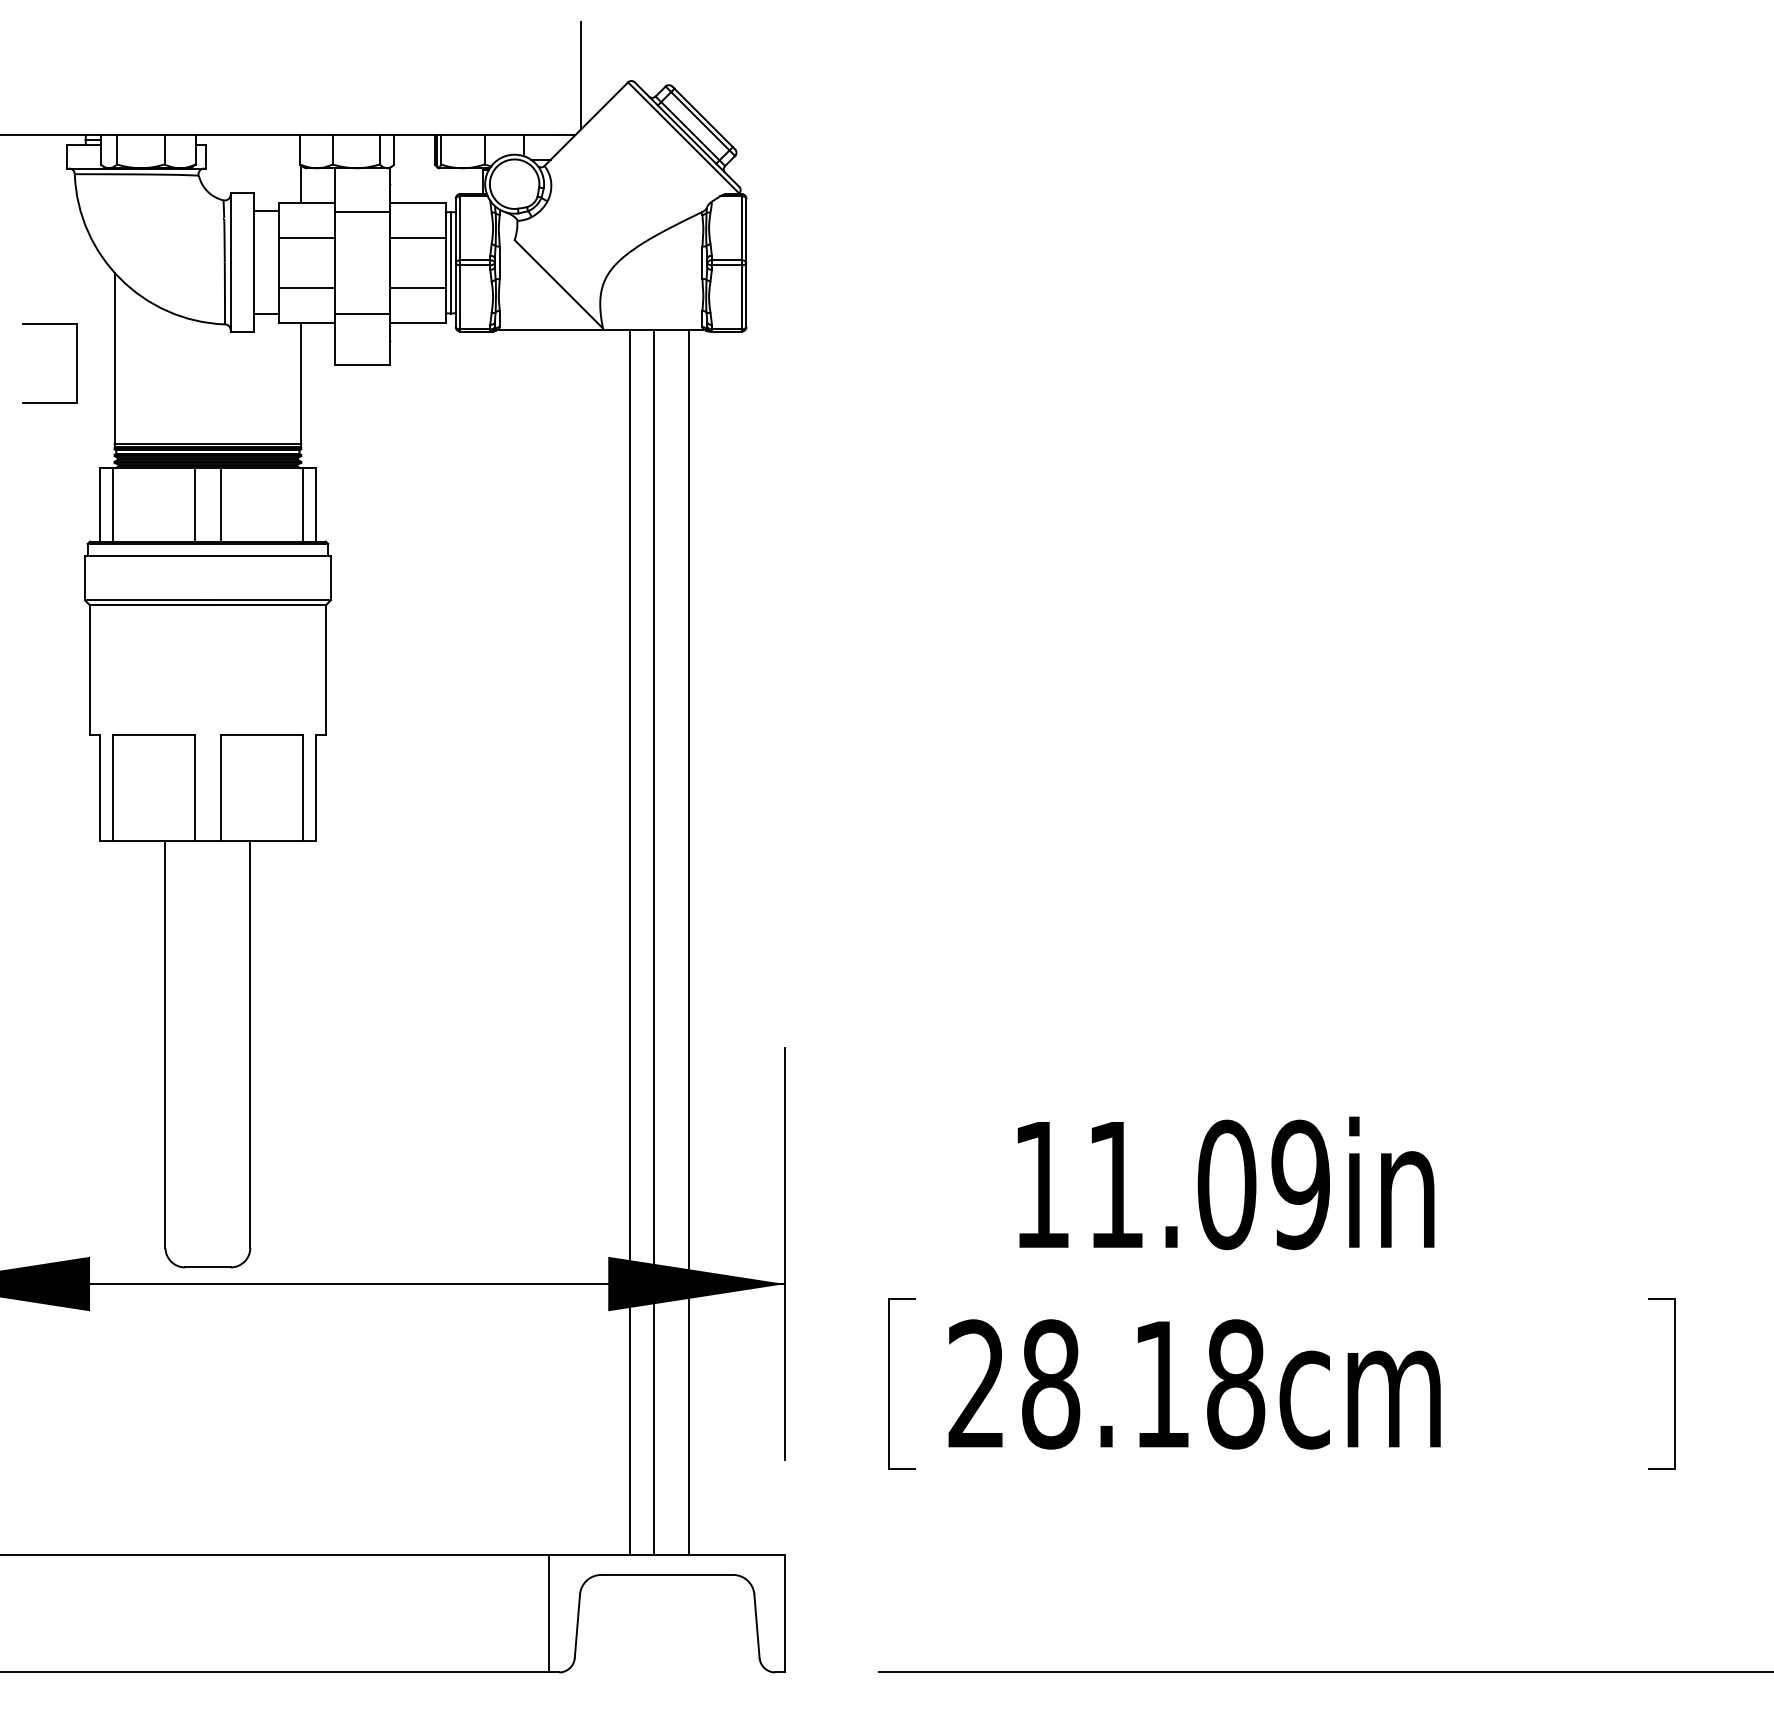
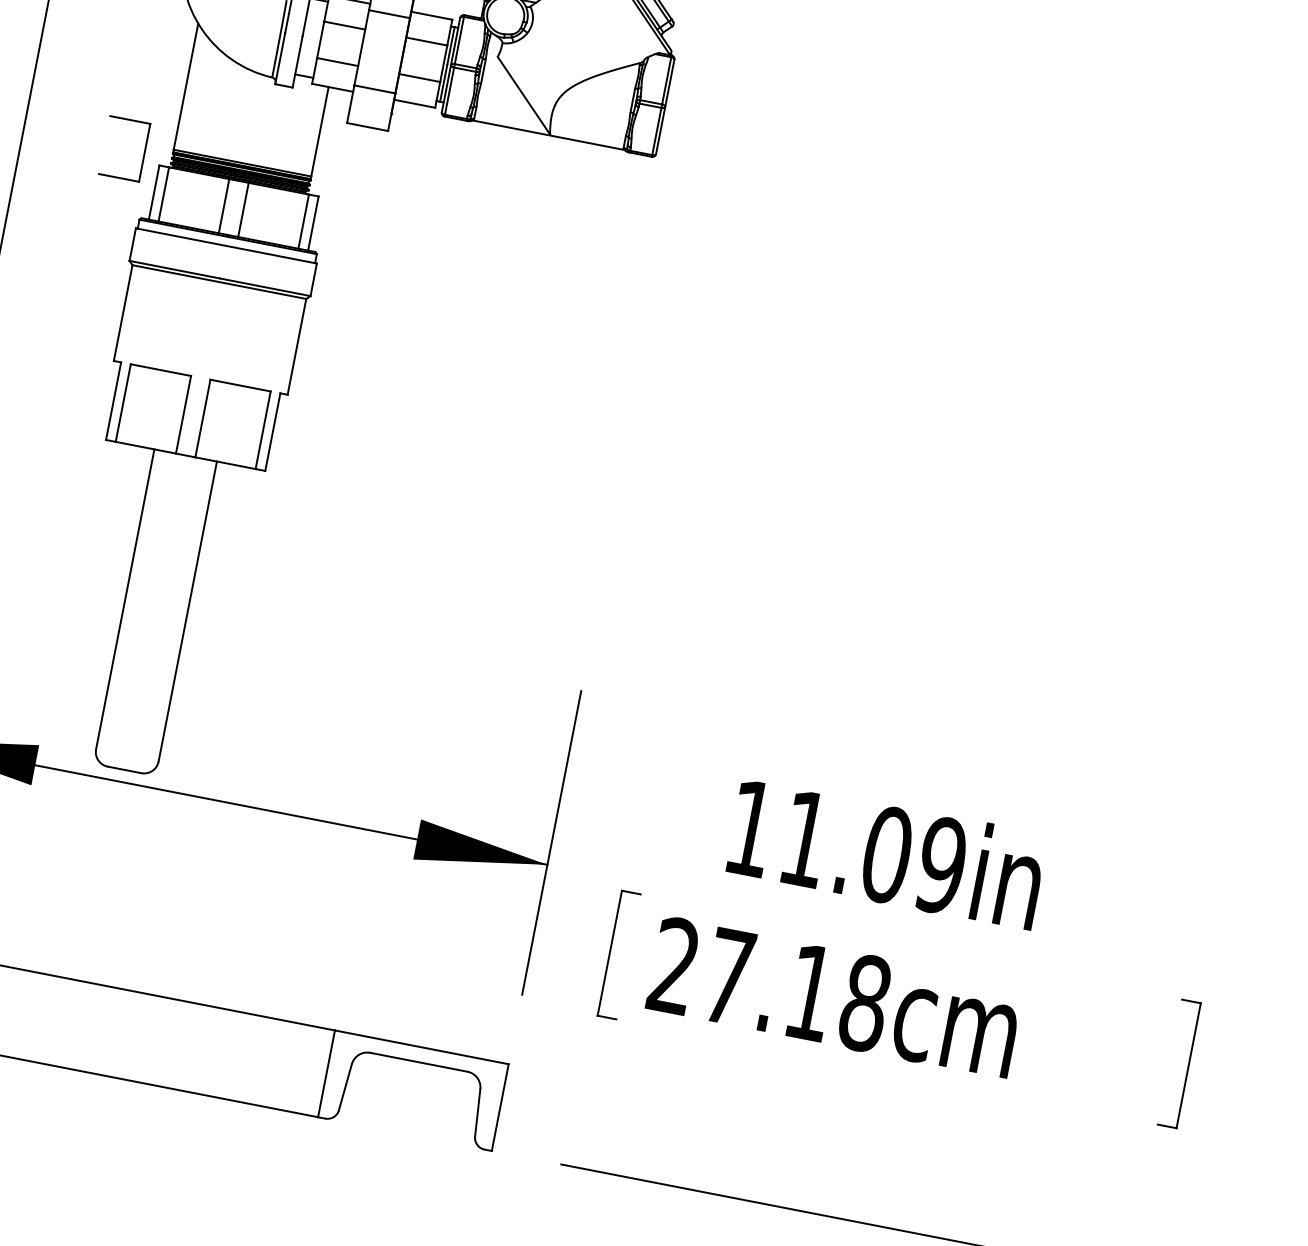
part: (76, 363) -> (144, 152), moved
line: (630, 941) -> (482, 590), removed
line: (653, 941) -> (499, 593), removed
line: (689, 941) -> (526, 598), removed
text: (1051, 1384) -> (729, 976), 28.18cm -> 27.18cm

